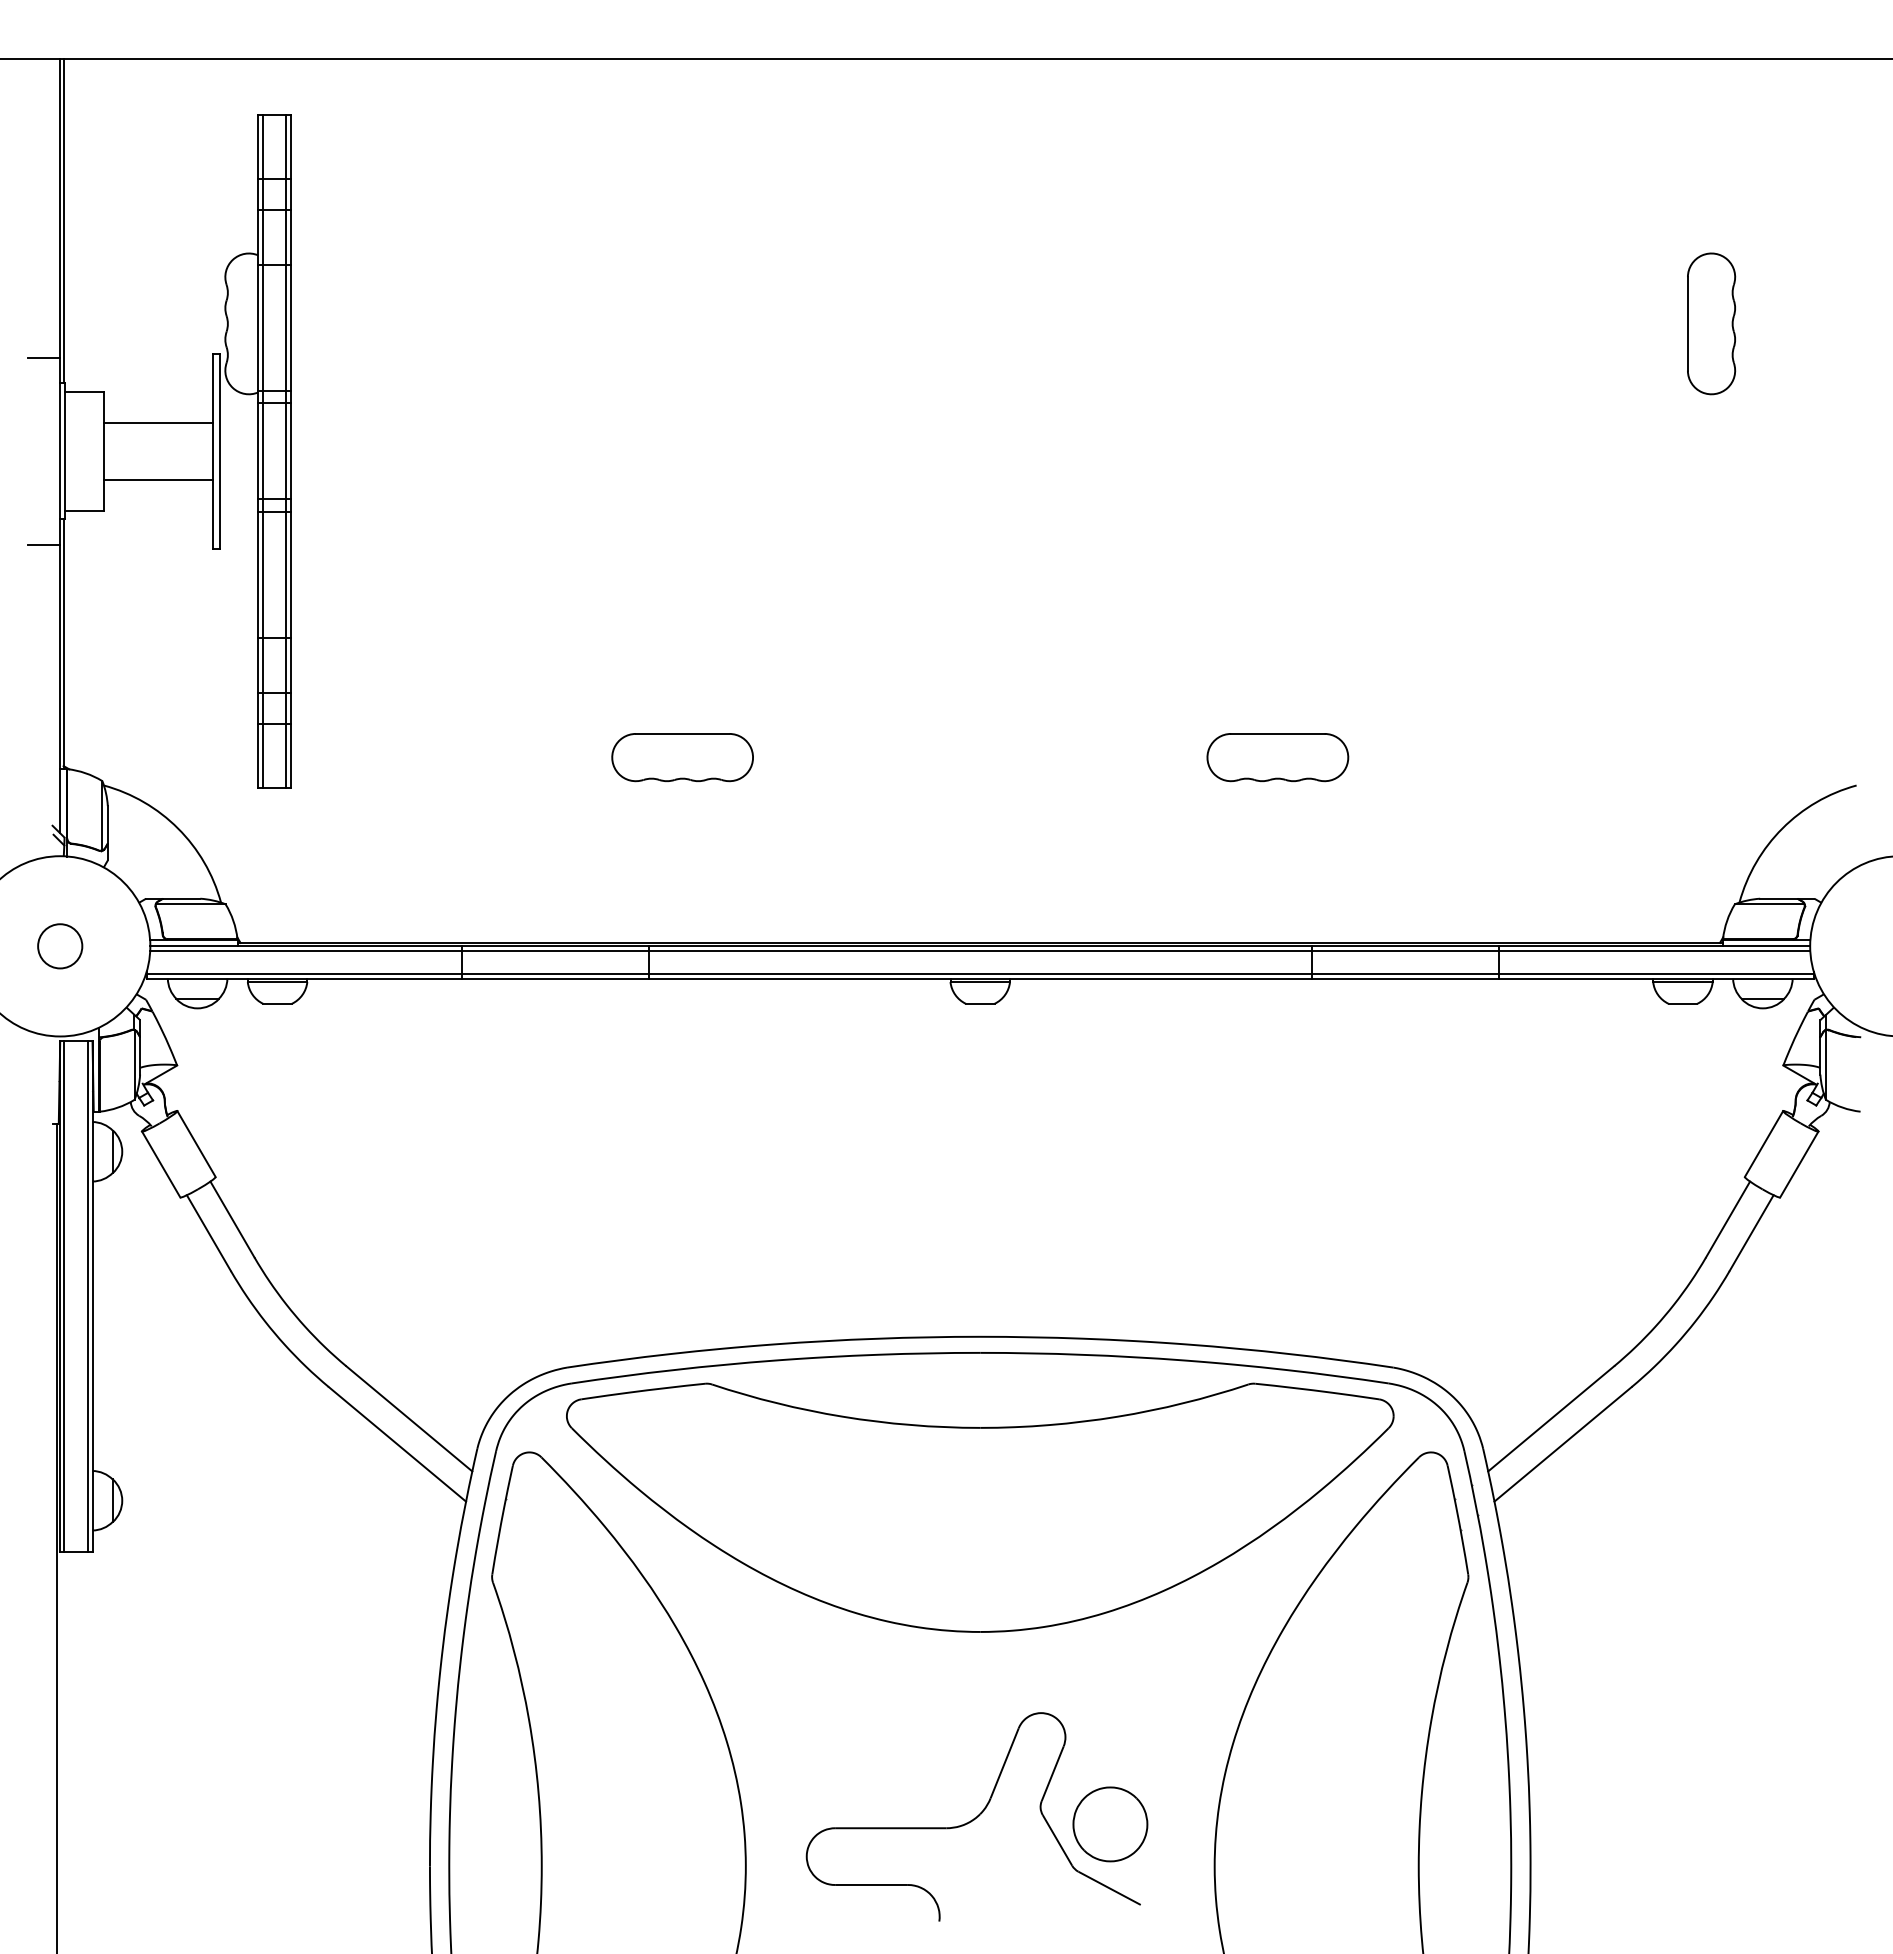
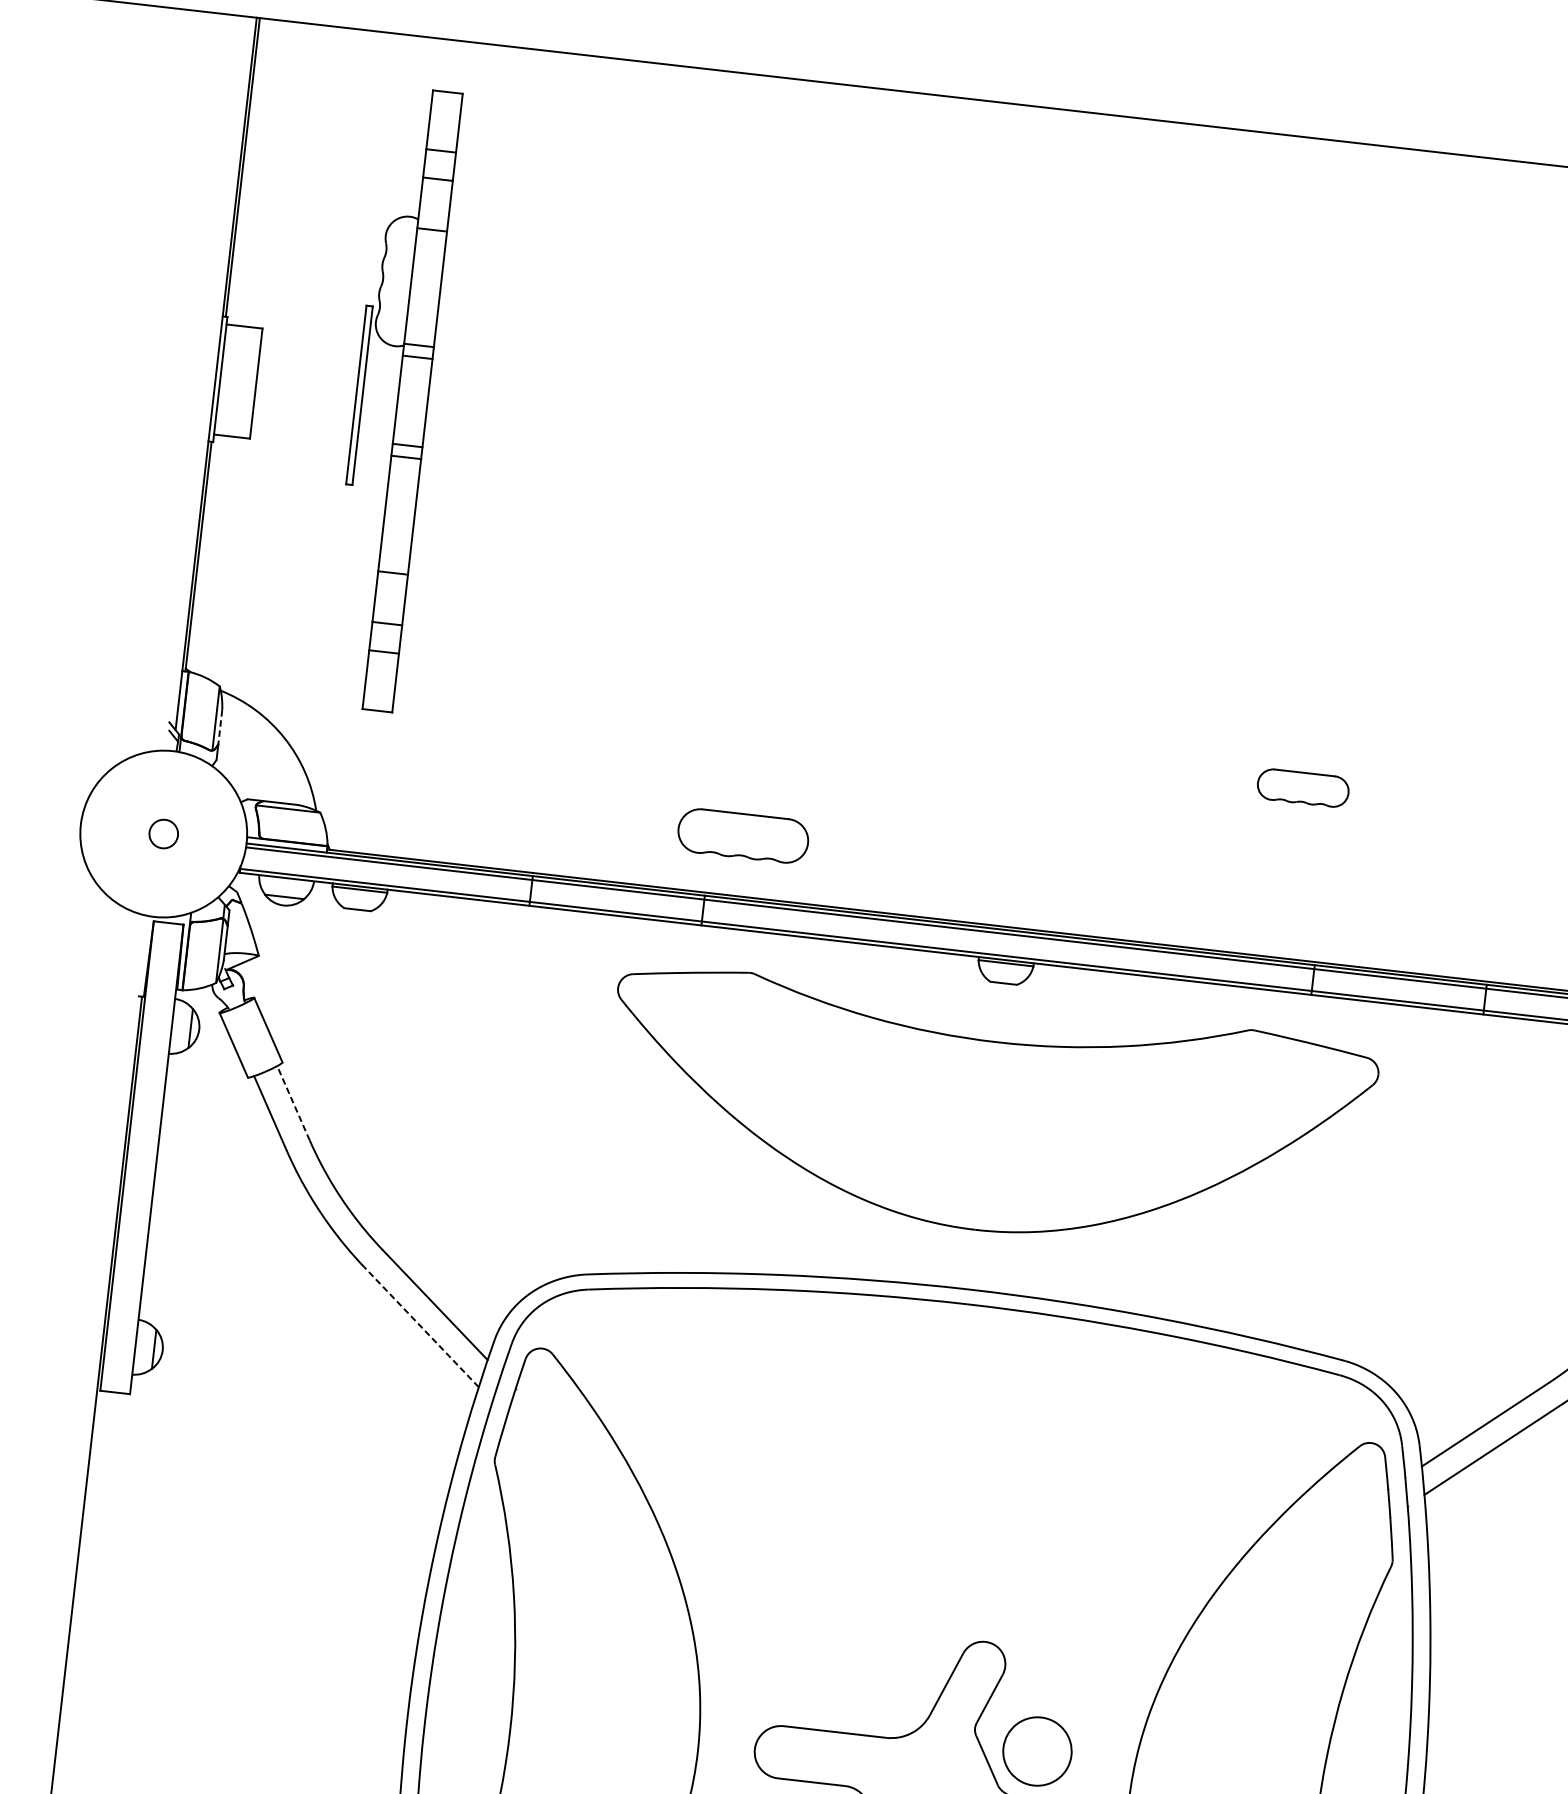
line: (43, 357) -> (210, 290), removed
line: (158, 422) -> (309, 362), removed
line: (262, 451) -> (401, 400), removed
line: (286, 451) -> (423, 402), removed
line: (158, 480) -> (302, 415), removed
line: (43, 545) -> (190, 463), removed
part: (682, 757) -> (743, 835), moved
part: (1277, 757) -> (1302, 787), size x0.7
line: (107, 824) -> (220, 726), solid -> dashed
circle: (60, 946) -> (164, 834), size x0.7
line: (232, 1219) -> (293, 1103), solid -> dashed
line: (64, 1296) -> (131, 1156), removed
line: (88, 1296) -> (153, 1159), removed
line: (397, 1444) -> (421, 1327), solid -> dashed
part: (980, 1507) -> (988, 1115), moved

